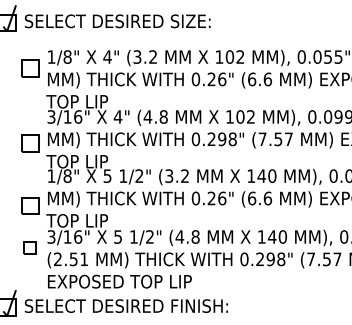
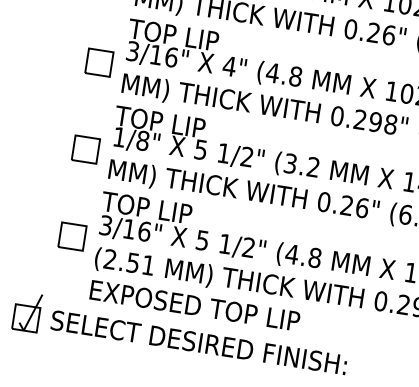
part: (30, 143) -> (99, 63), moved
part: (30, 205) -> (86, 149), moved
part: (30, 247) -> (73, 236), size x1.43

